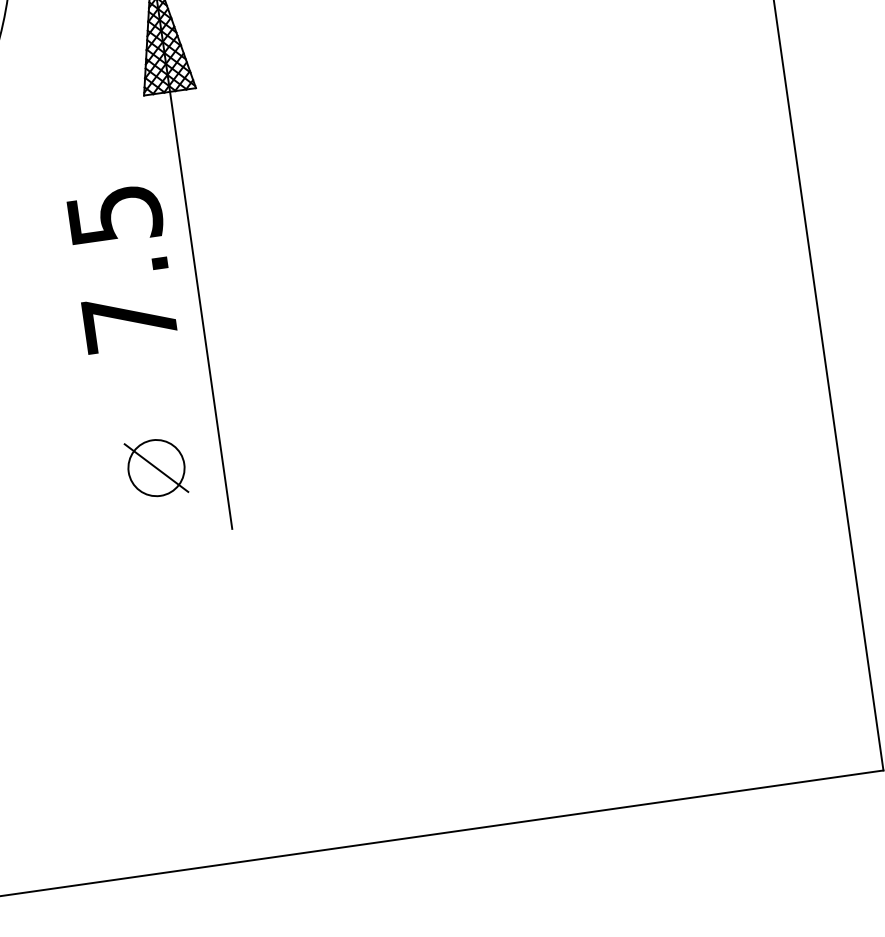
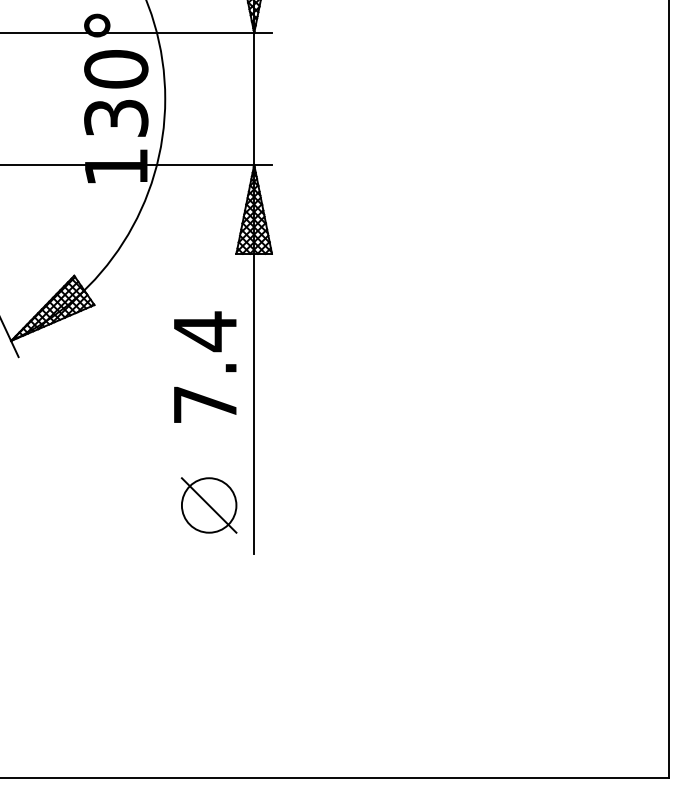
text: (115, 215) -> (205, 331), 7.5 -> 7.4
part: (155, 468) -> (208, 505), size x1.43

